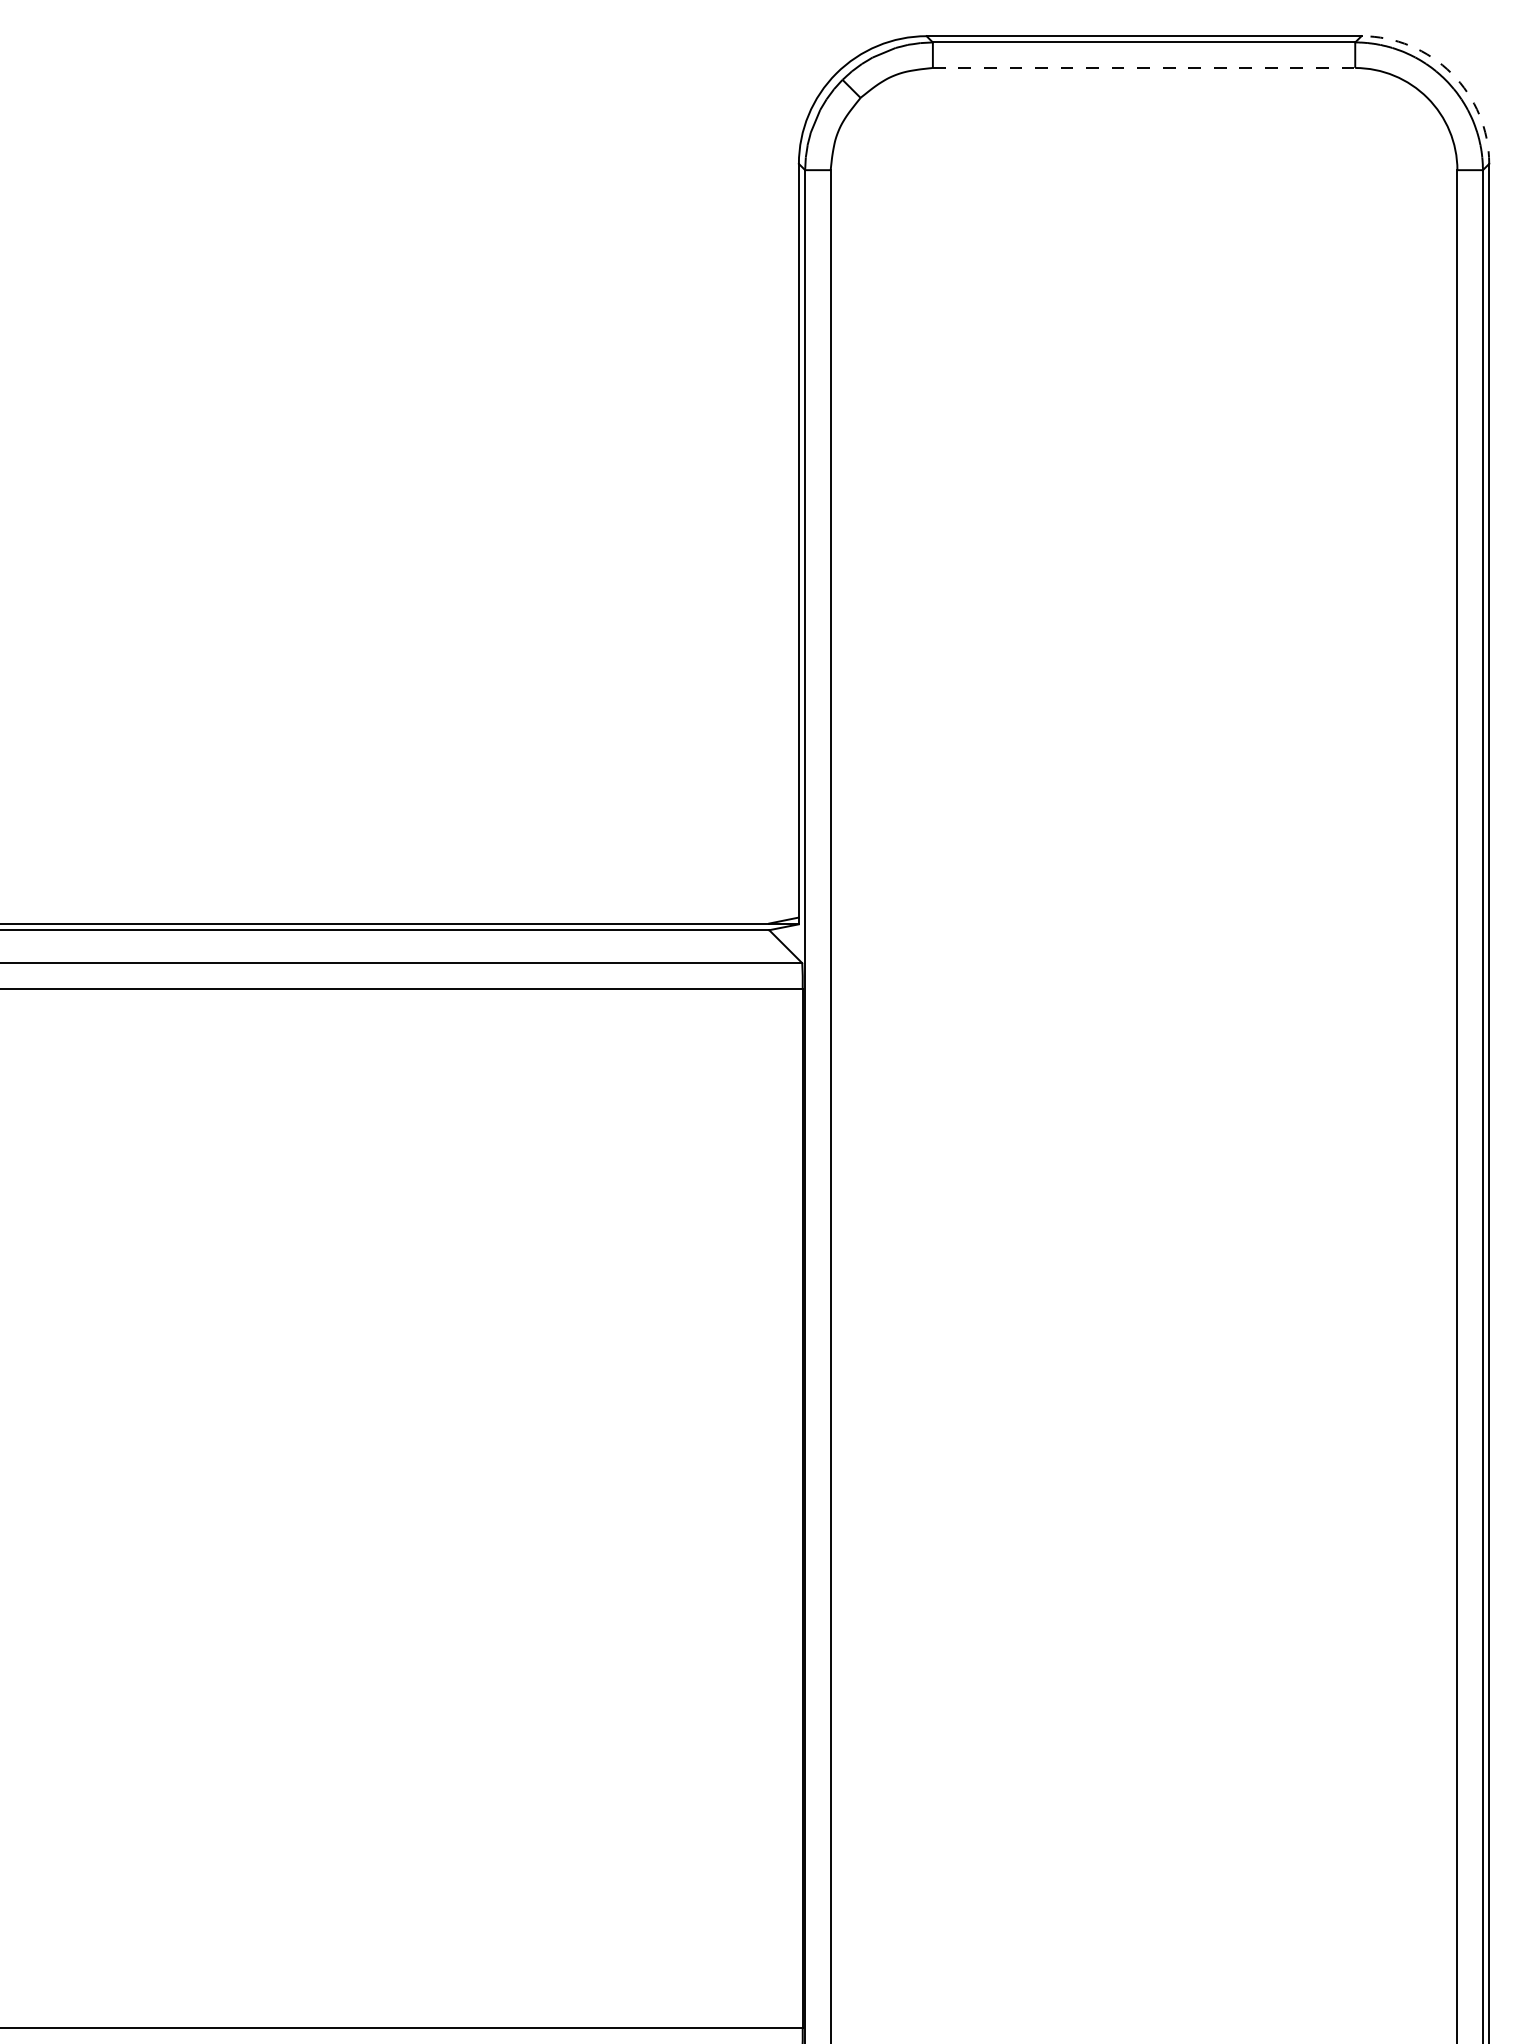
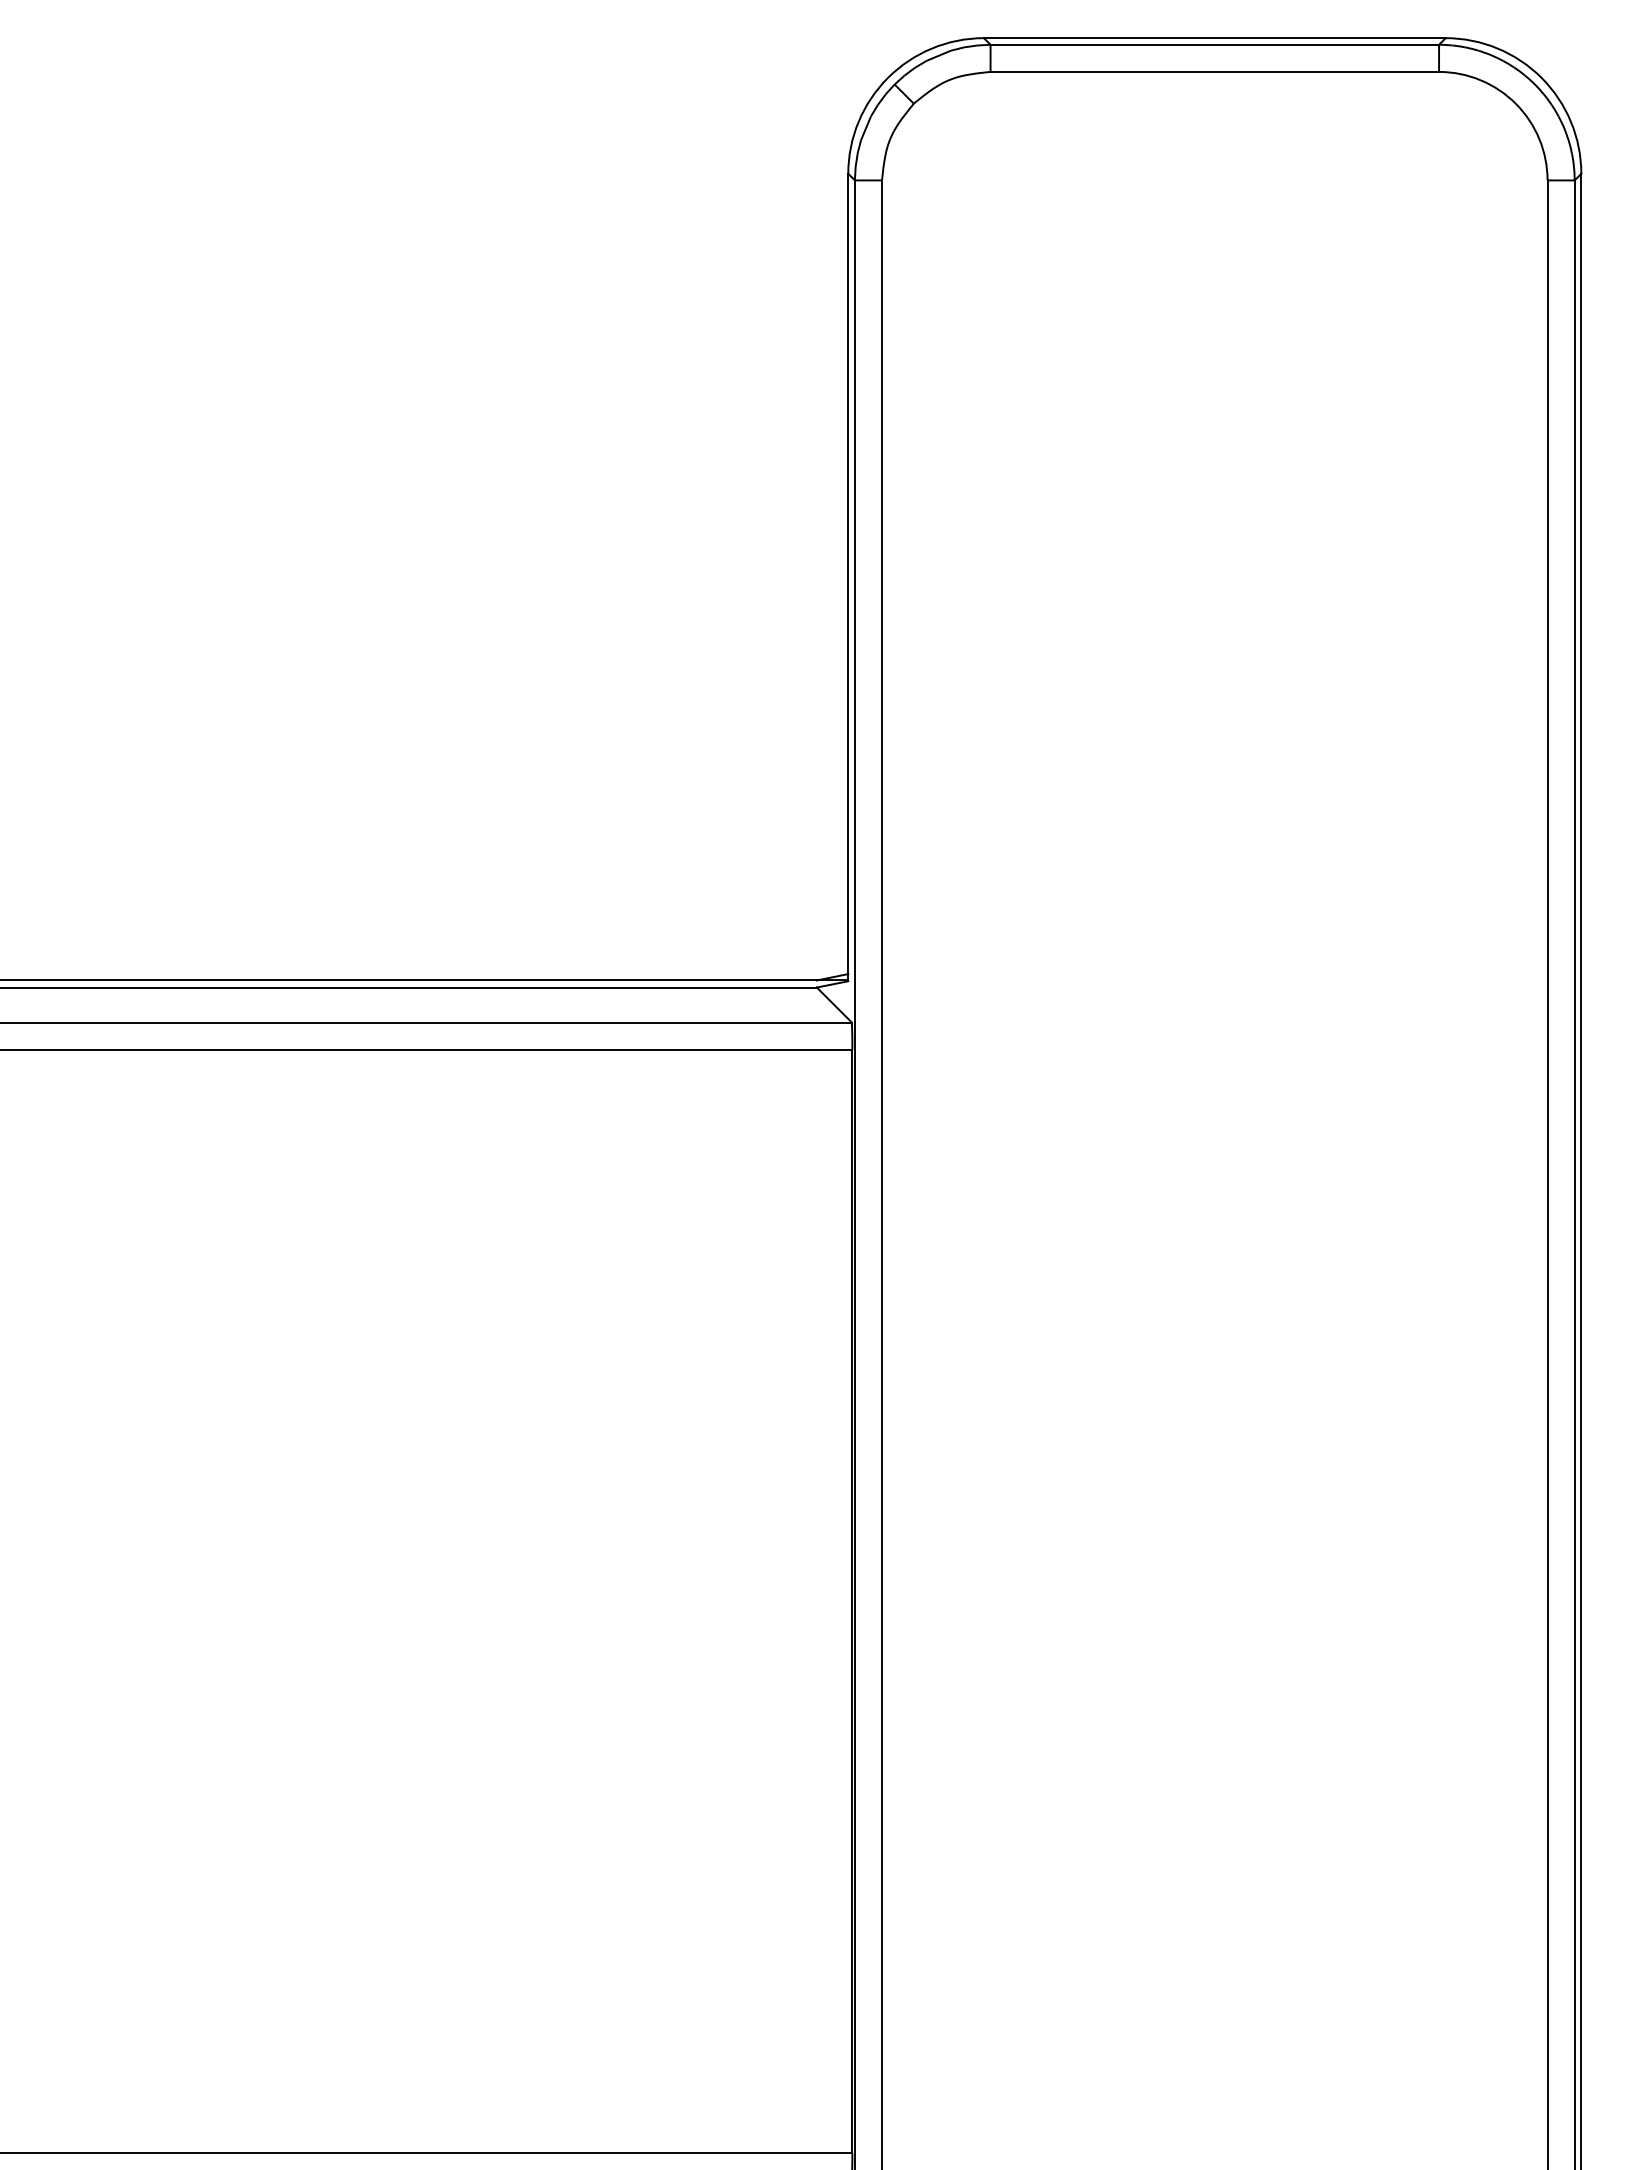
line: (1144, 67) -> (1215, 71), dashed -> solid
arc: (1451, 73) -> (1541, 77), dashed -> solid

